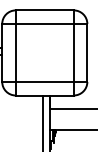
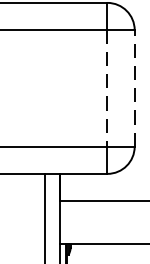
line: (73, 52) -> (106, 87), solid -> dashed
line: (87, 52) -> (134, 87), solid -> dashed

